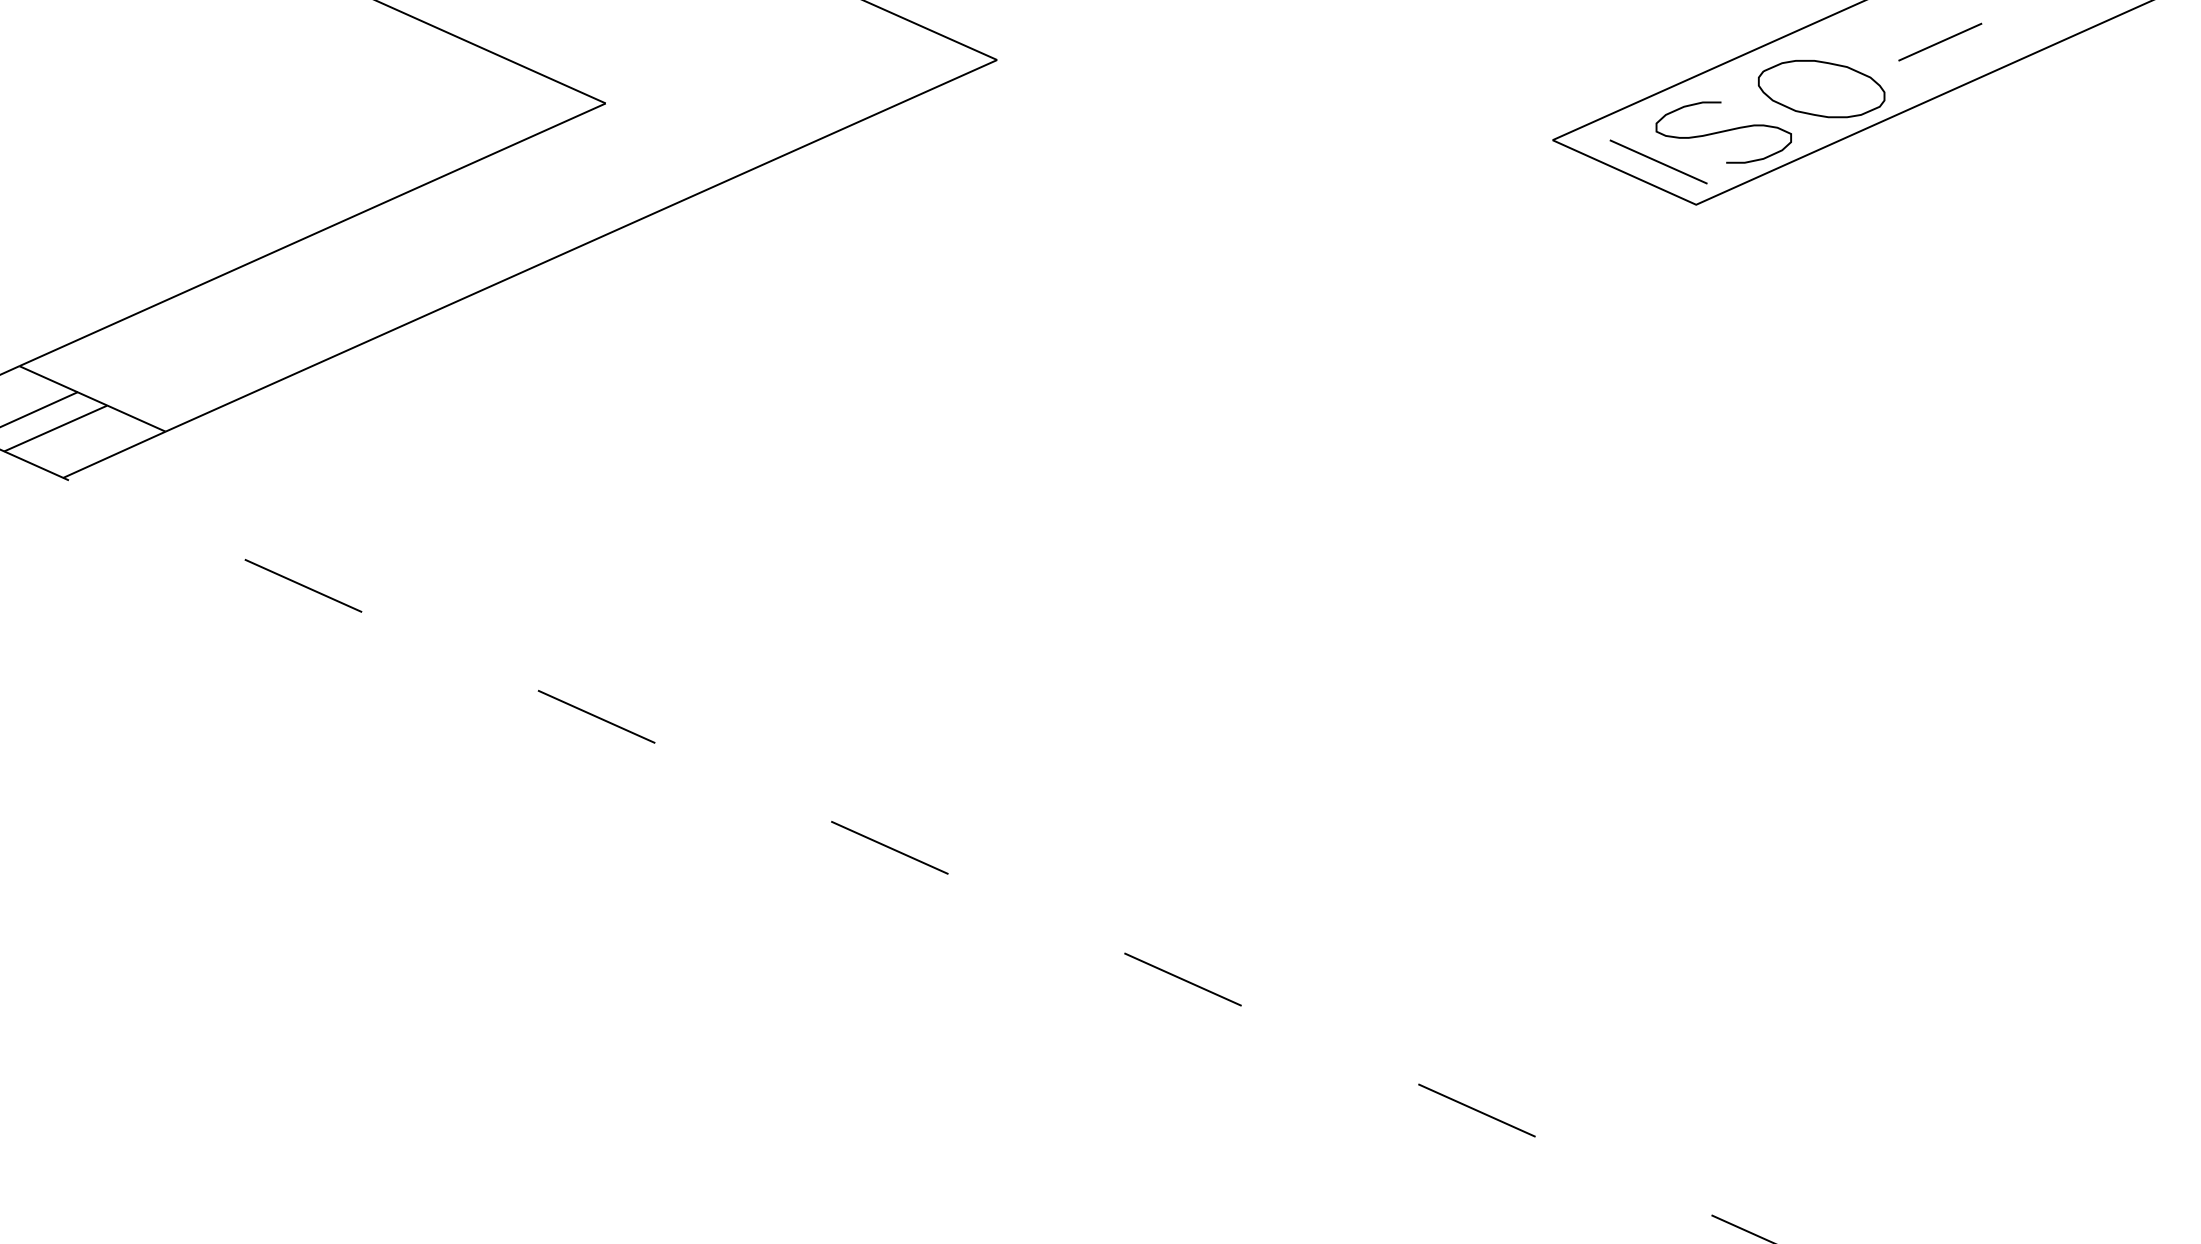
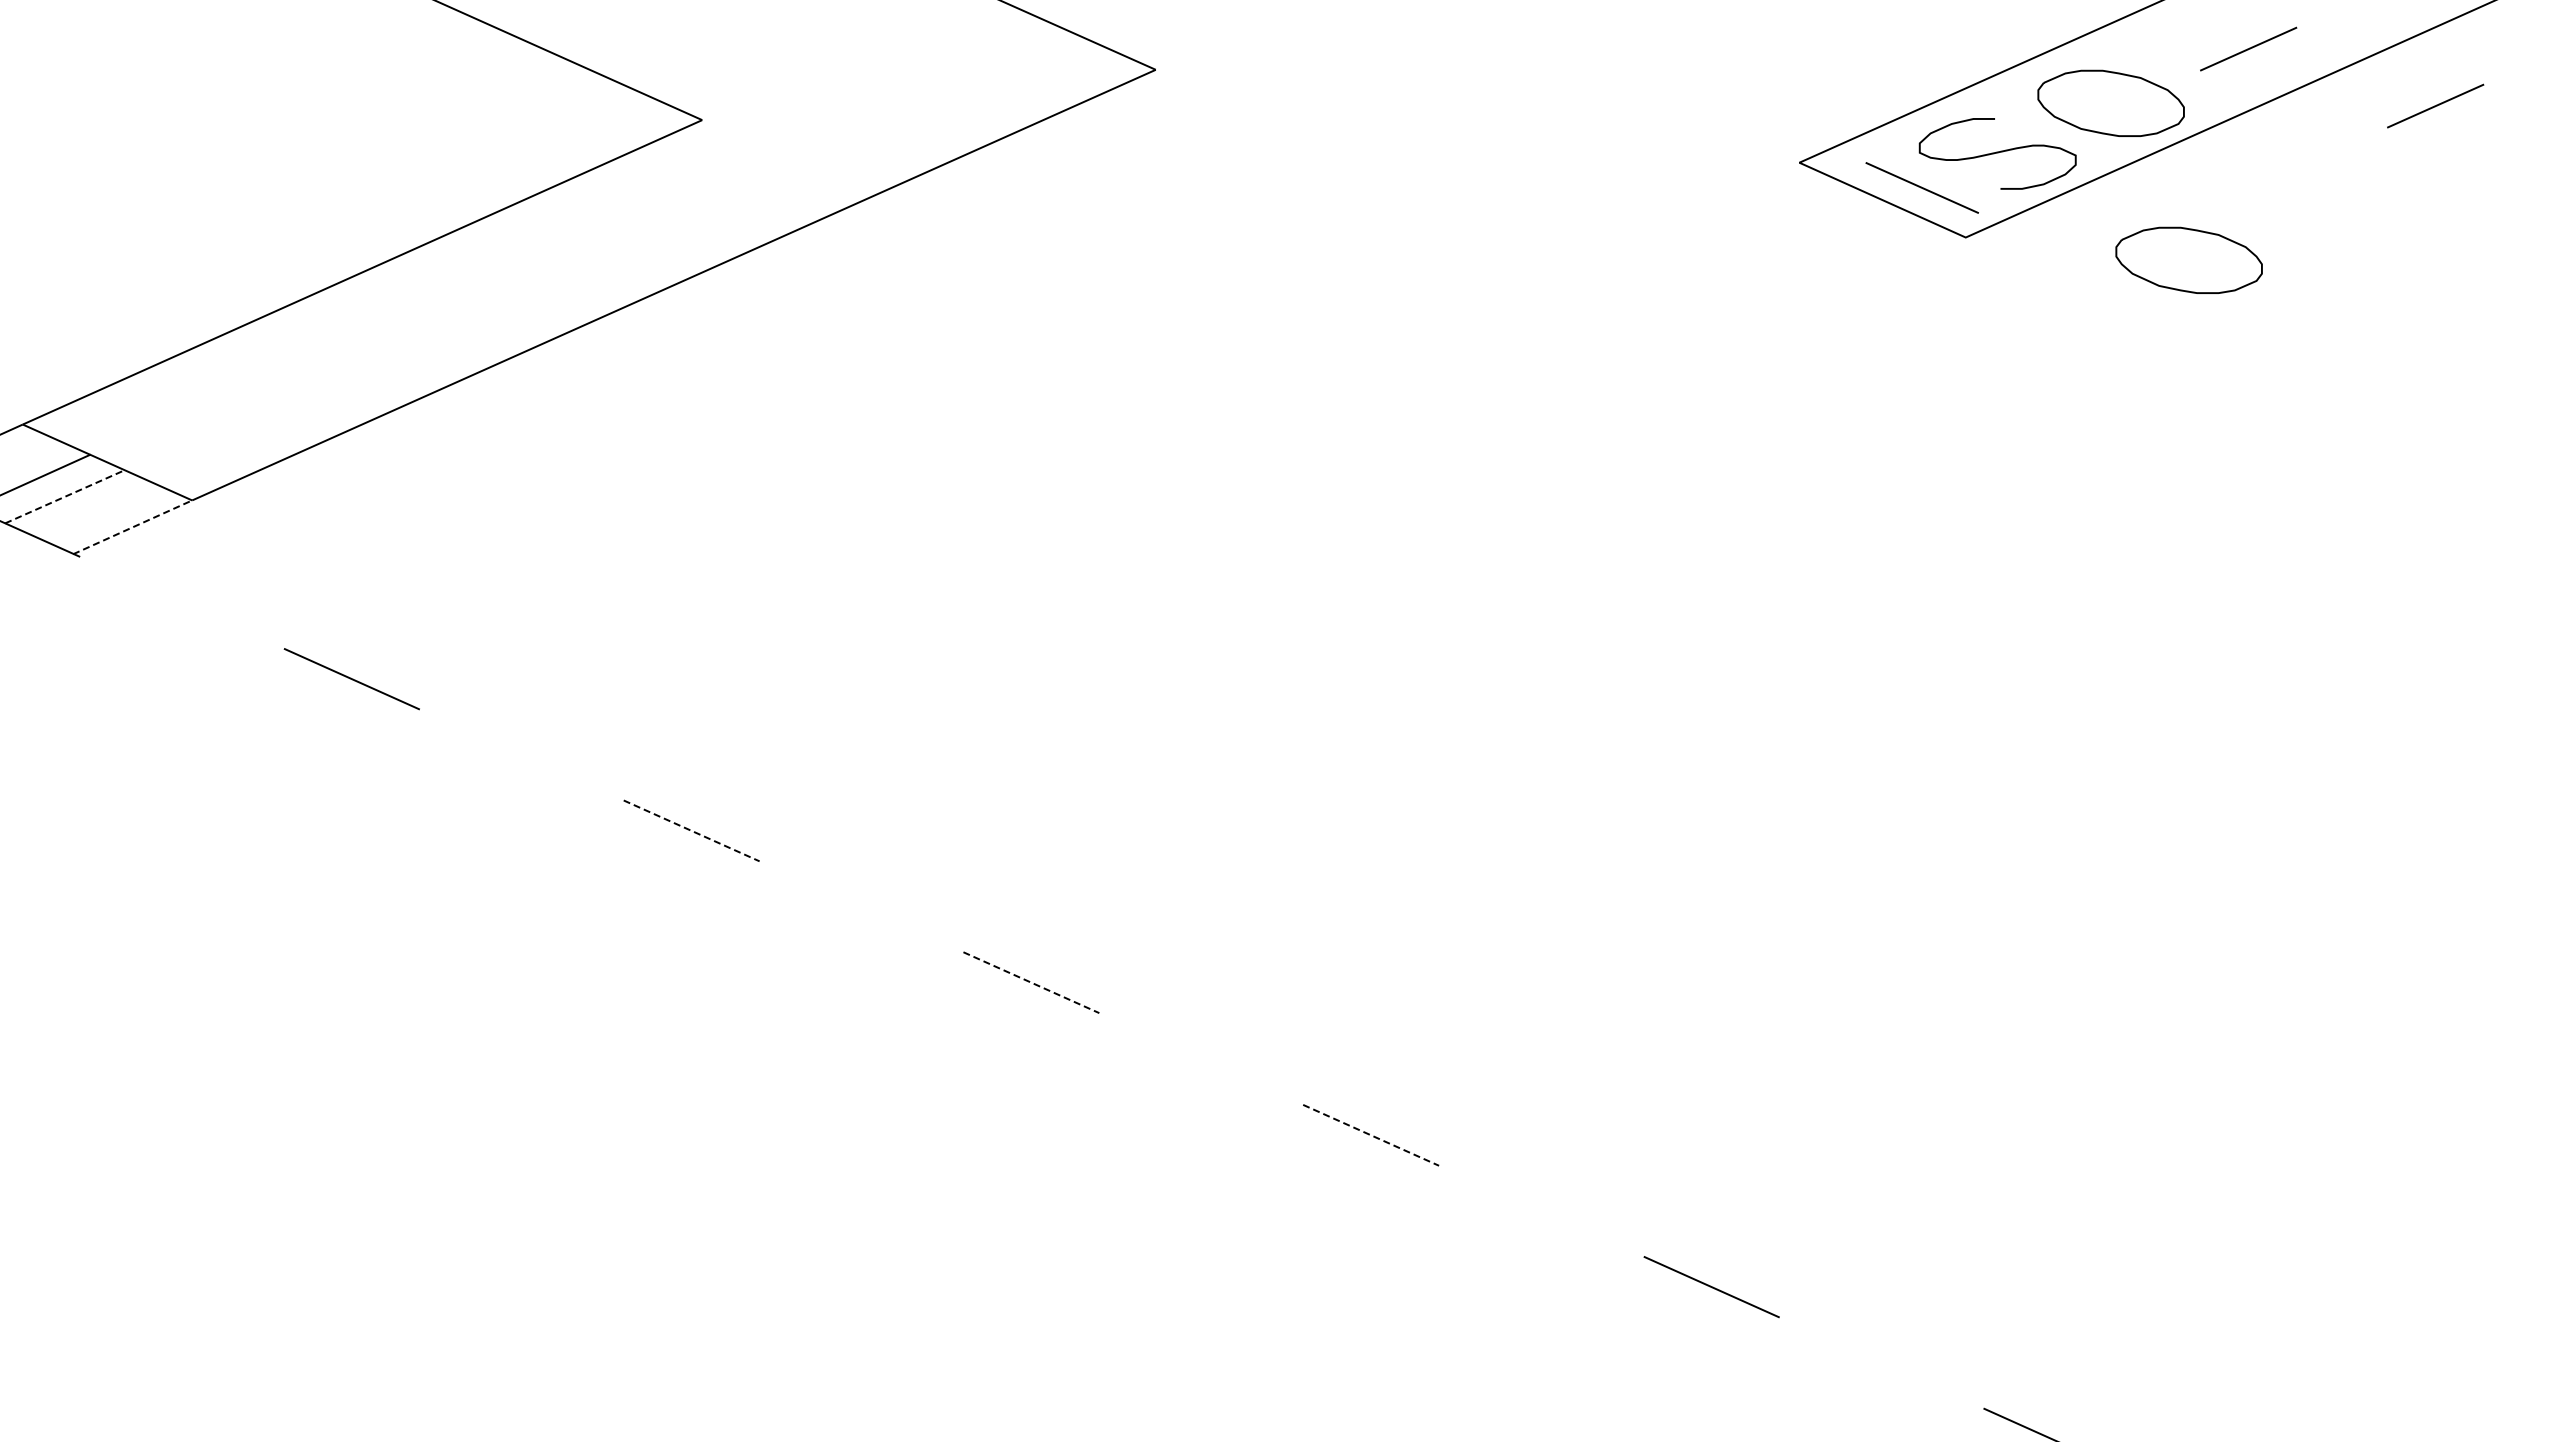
line: (2101, 90) -> (2435, 105), added
part: (1888, 223) -> (2188, 259), added
line: (56, 428) -> (65, 496), solid -> dashed
line: (114, 455) -> (133, 527), solid -> dashed
line: (597, 717) -> (692, 831), solid -> dashed
line: (889, 847) -> (1031, 982), solid -> dashed
line: (1183, 979) -> (1371, 1135), solid -> dashed

